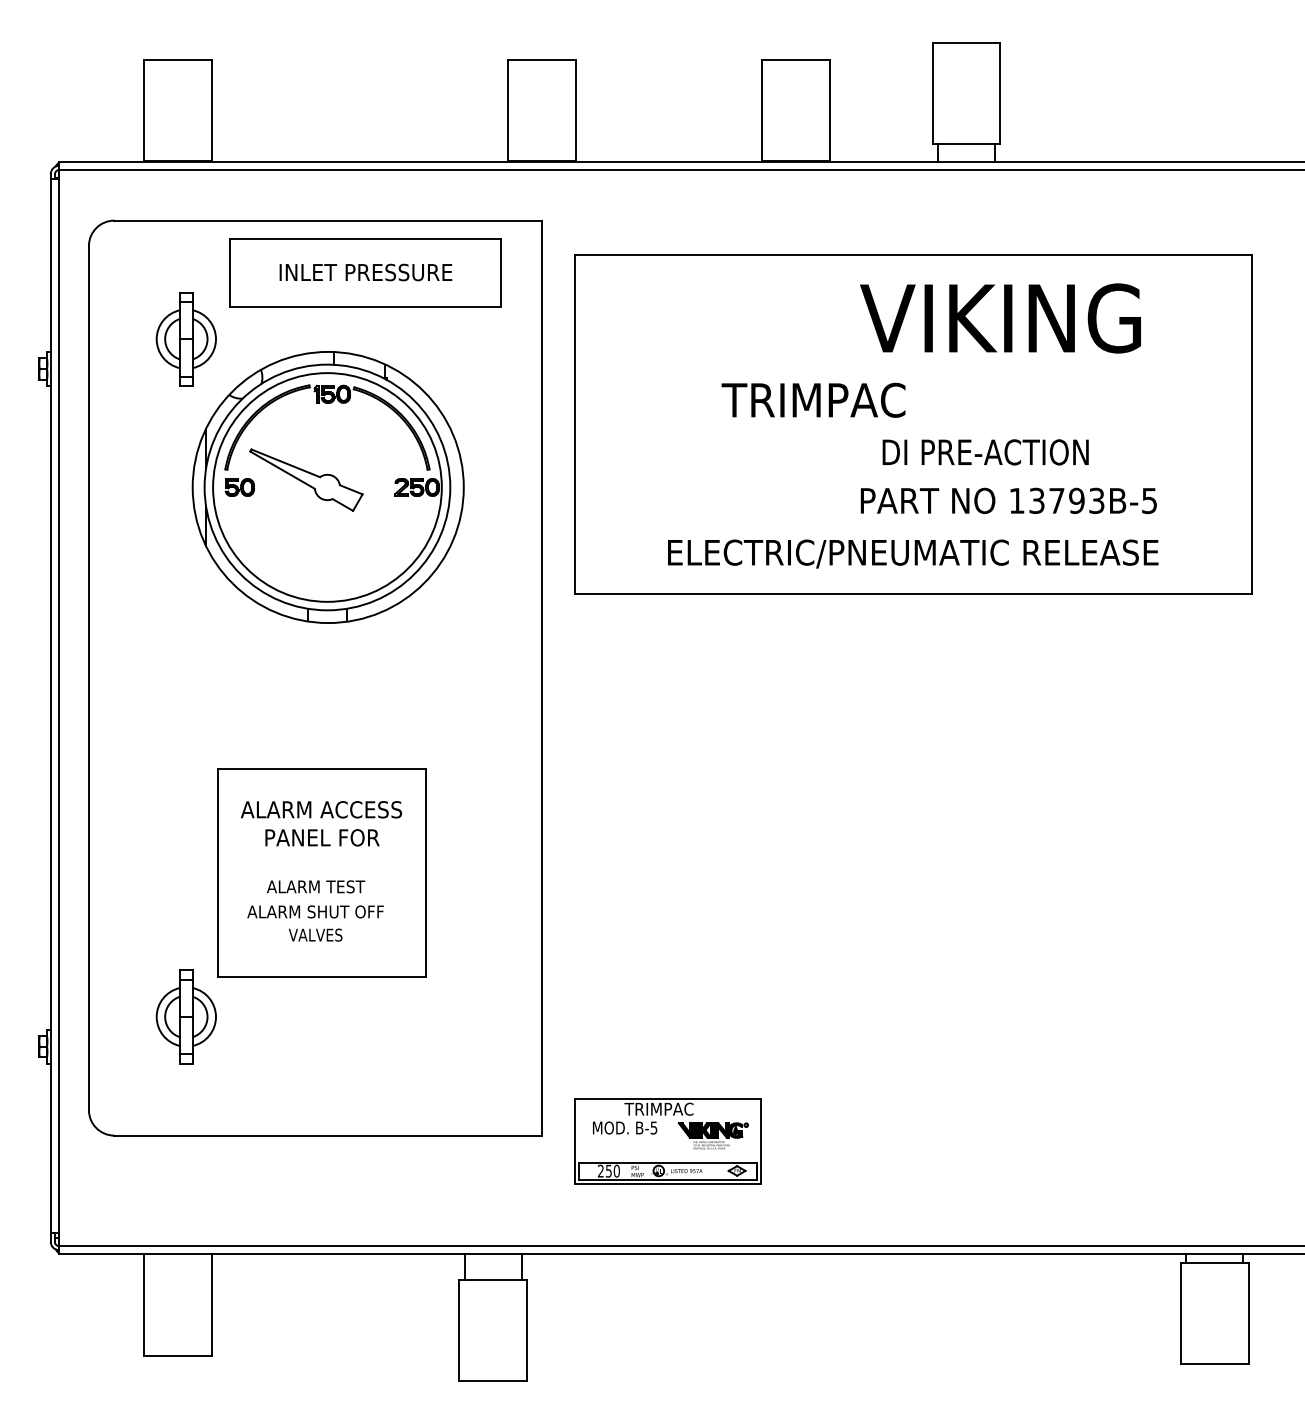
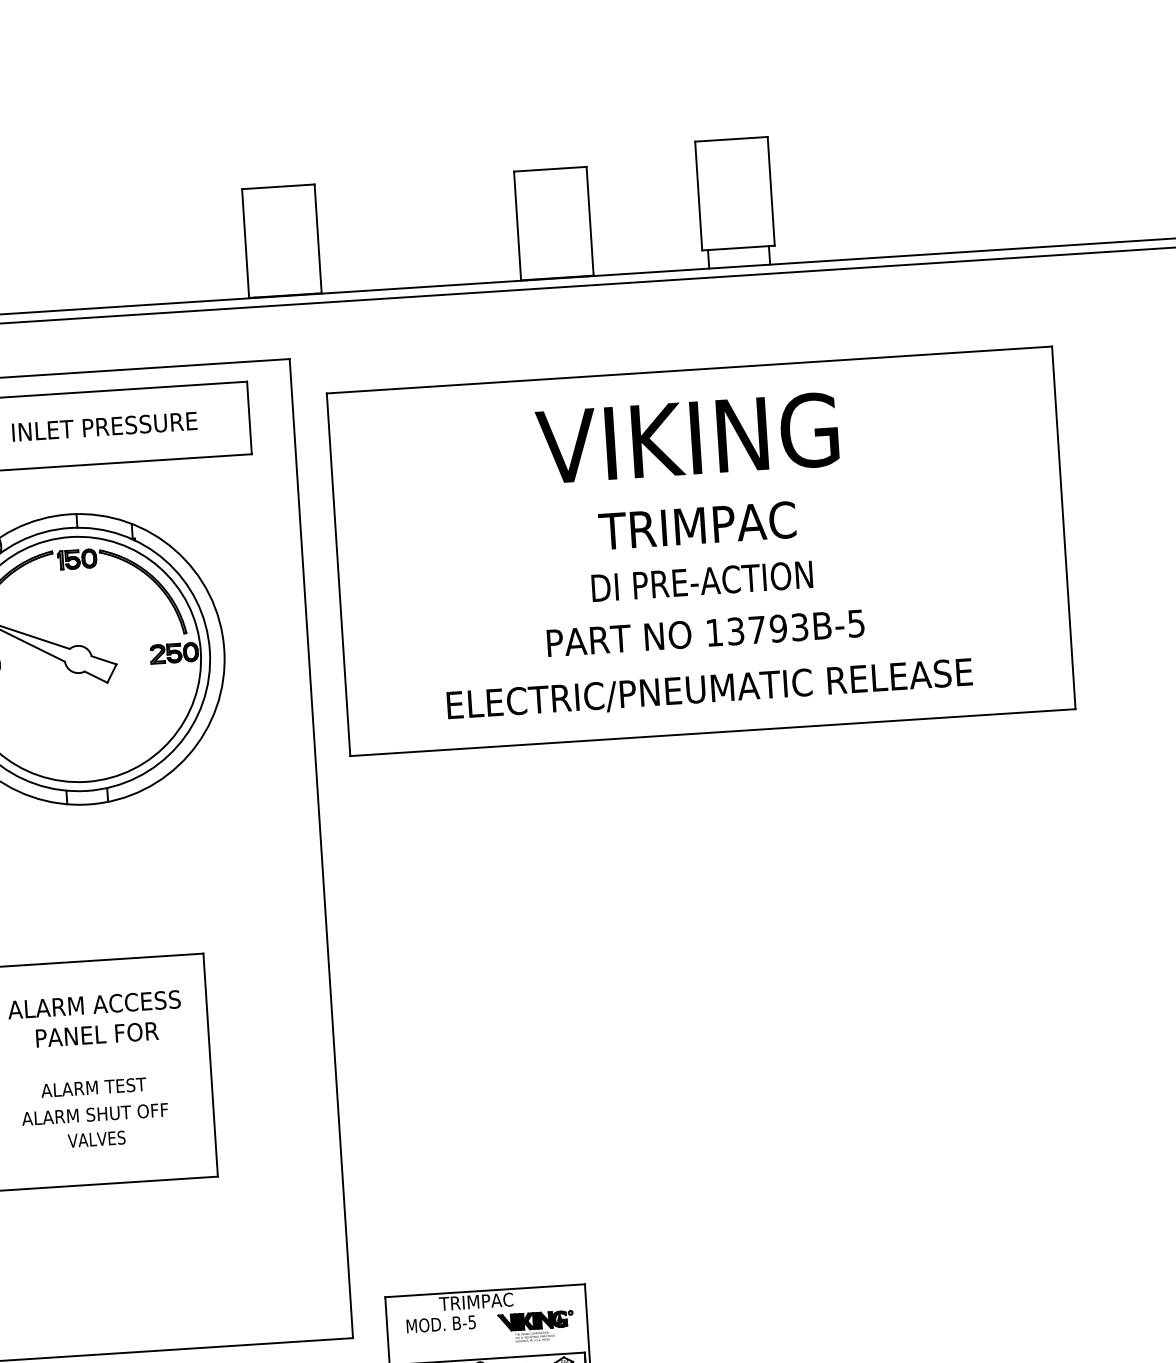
text: (1000, 318) -> (687, 438), moved
text: (813, 399) -> (697, 524), moved
text: (985, 452) -> (702, 581), moved
text: (1008, 500) -> (705, 632), moved

